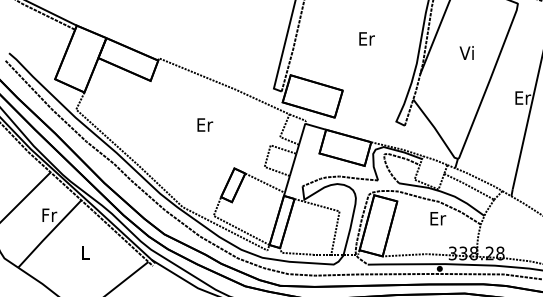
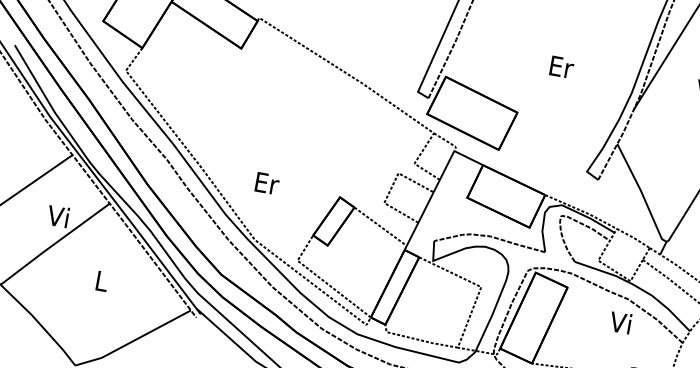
text: (366, 38) -> (561, 66), moved
text: (205, 124) -> (267, 182), moved
text: (49, 214) -> (59, 215), Fr -> Vi
text: (437, 218) -> (621, 322), Er -> Vi

